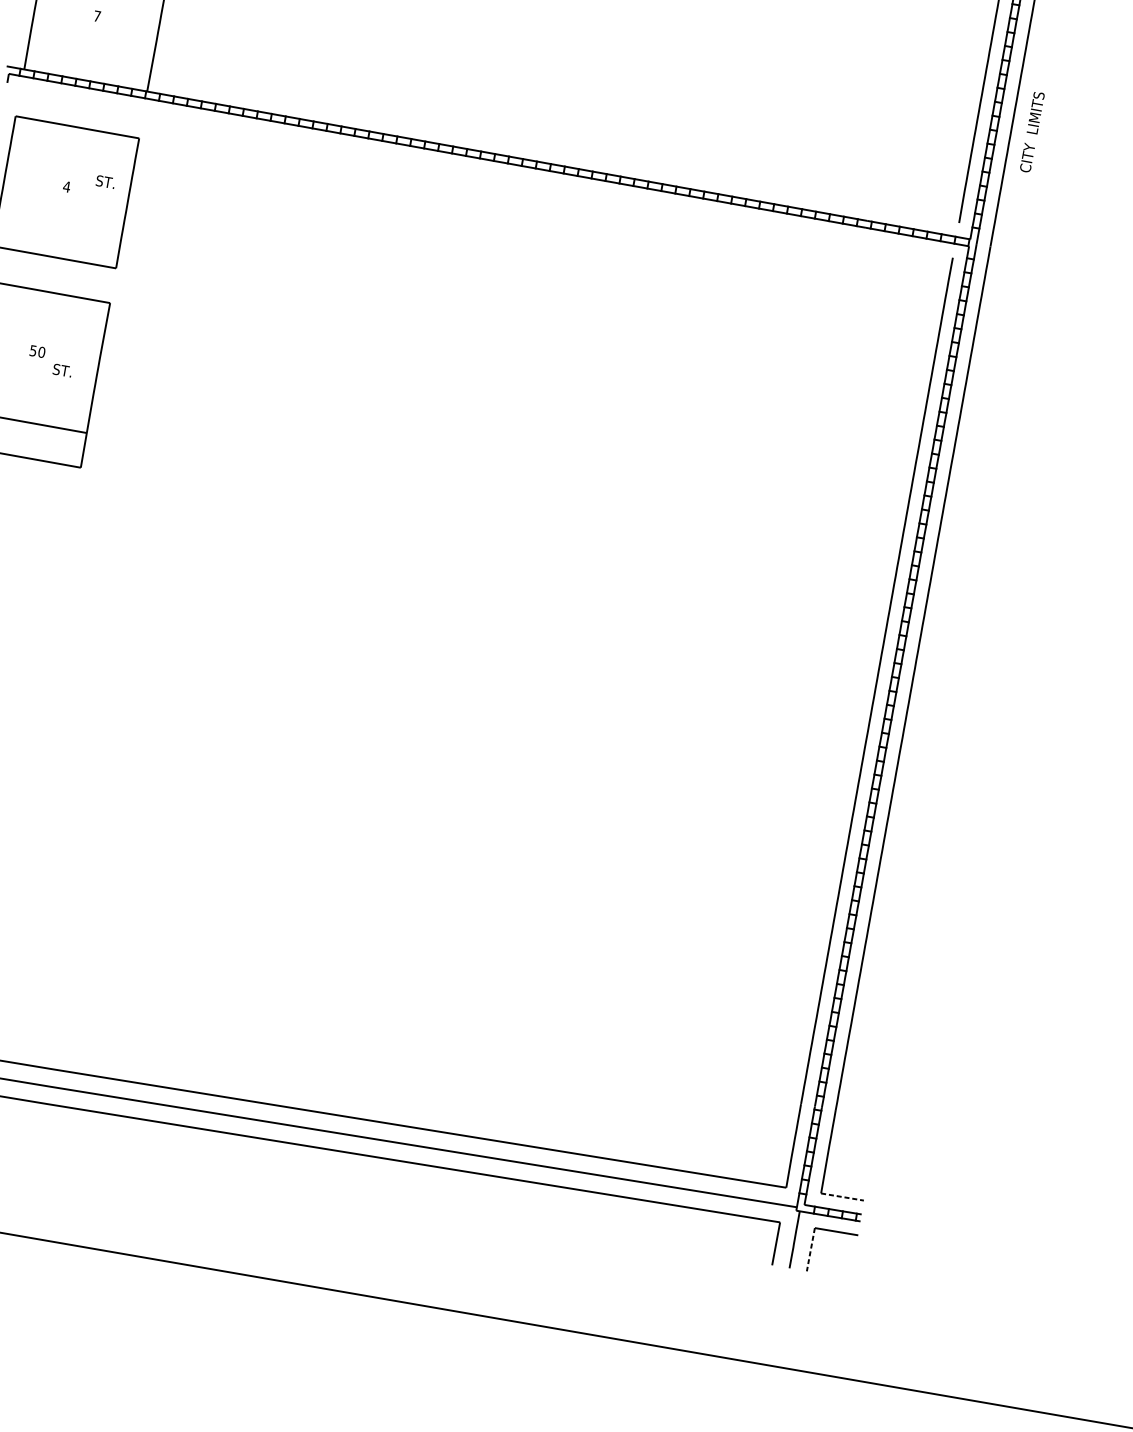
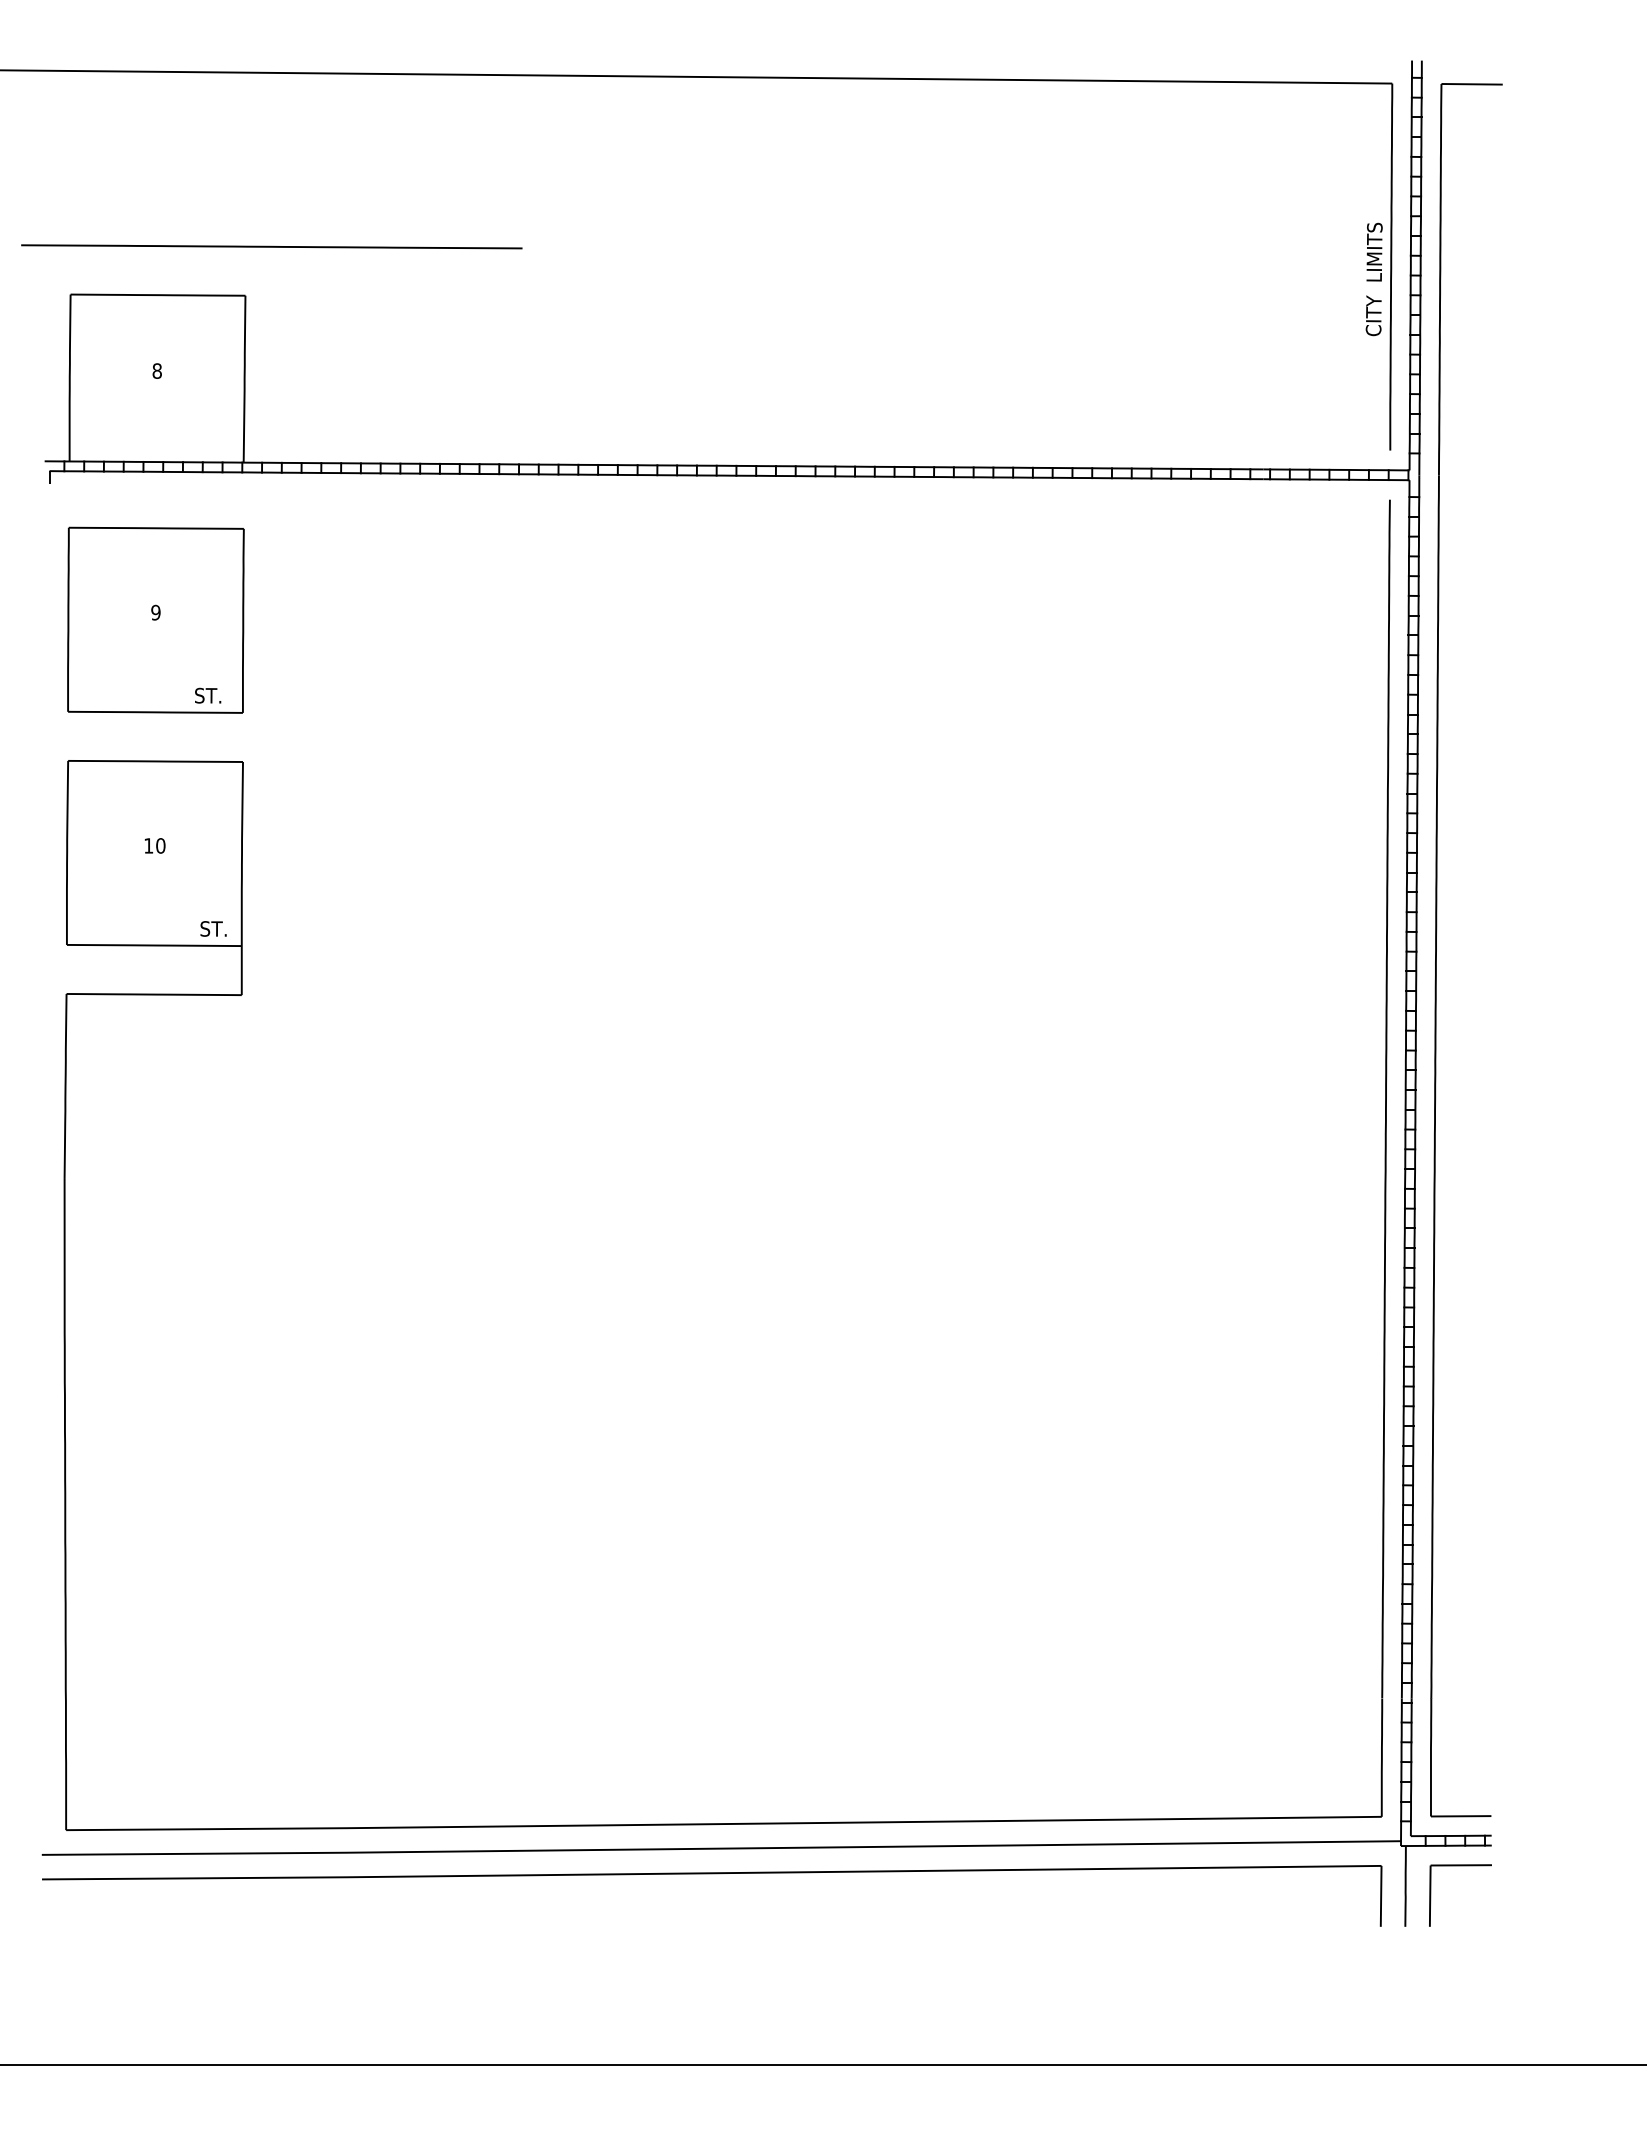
text: (96, 15) -> (156, 370), 7 -> 8
text: (1031, 132) -> (1373, 279), moved
text: (105, 181) -> (208, 695), moved
text: (66, 186) -> (155, 612), 4 -> 9
text: (33, 350) -> (148, 845), 50 -> 10
text: (62, 370) -> (213, 928), moved
line: (842, 1197) -> (1461, 1816), dashed -> solid
line: (810, 1250) -> (1430, 1897), dashed -> solid

